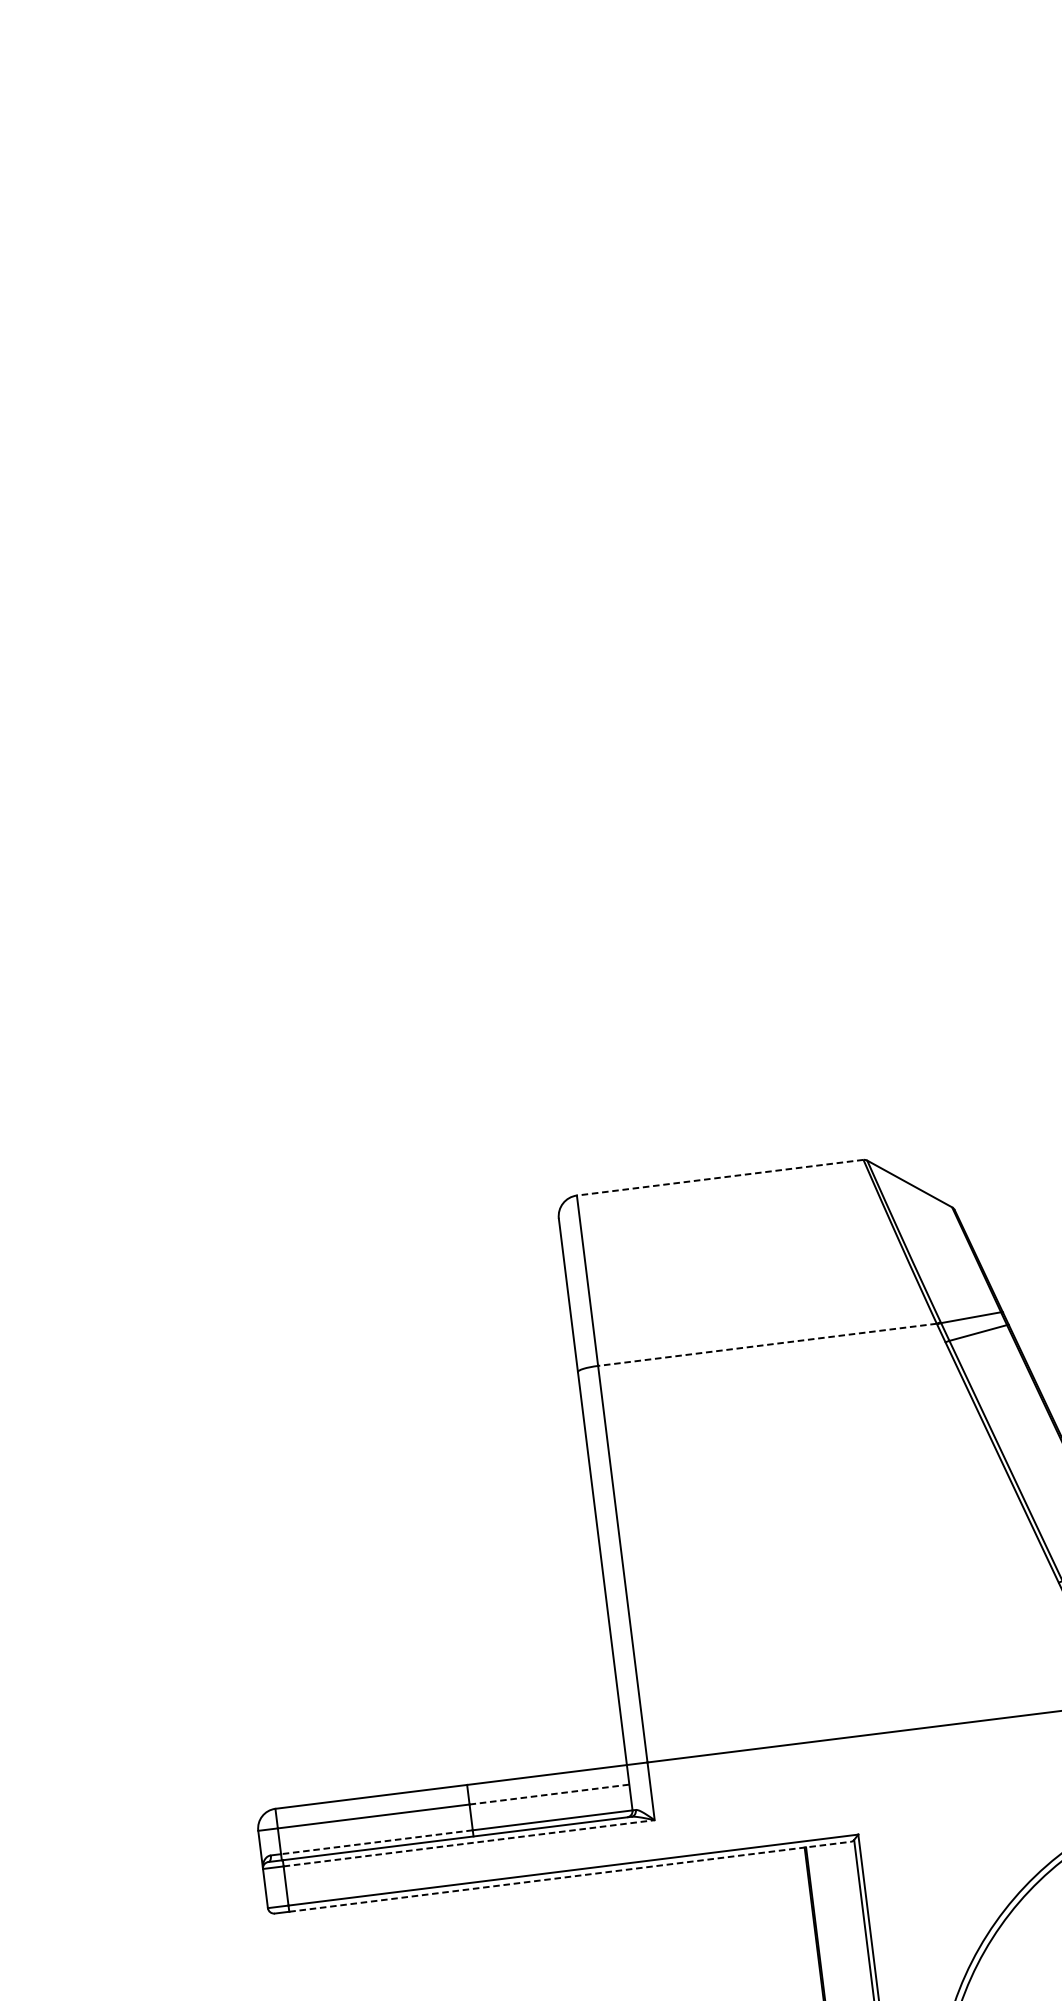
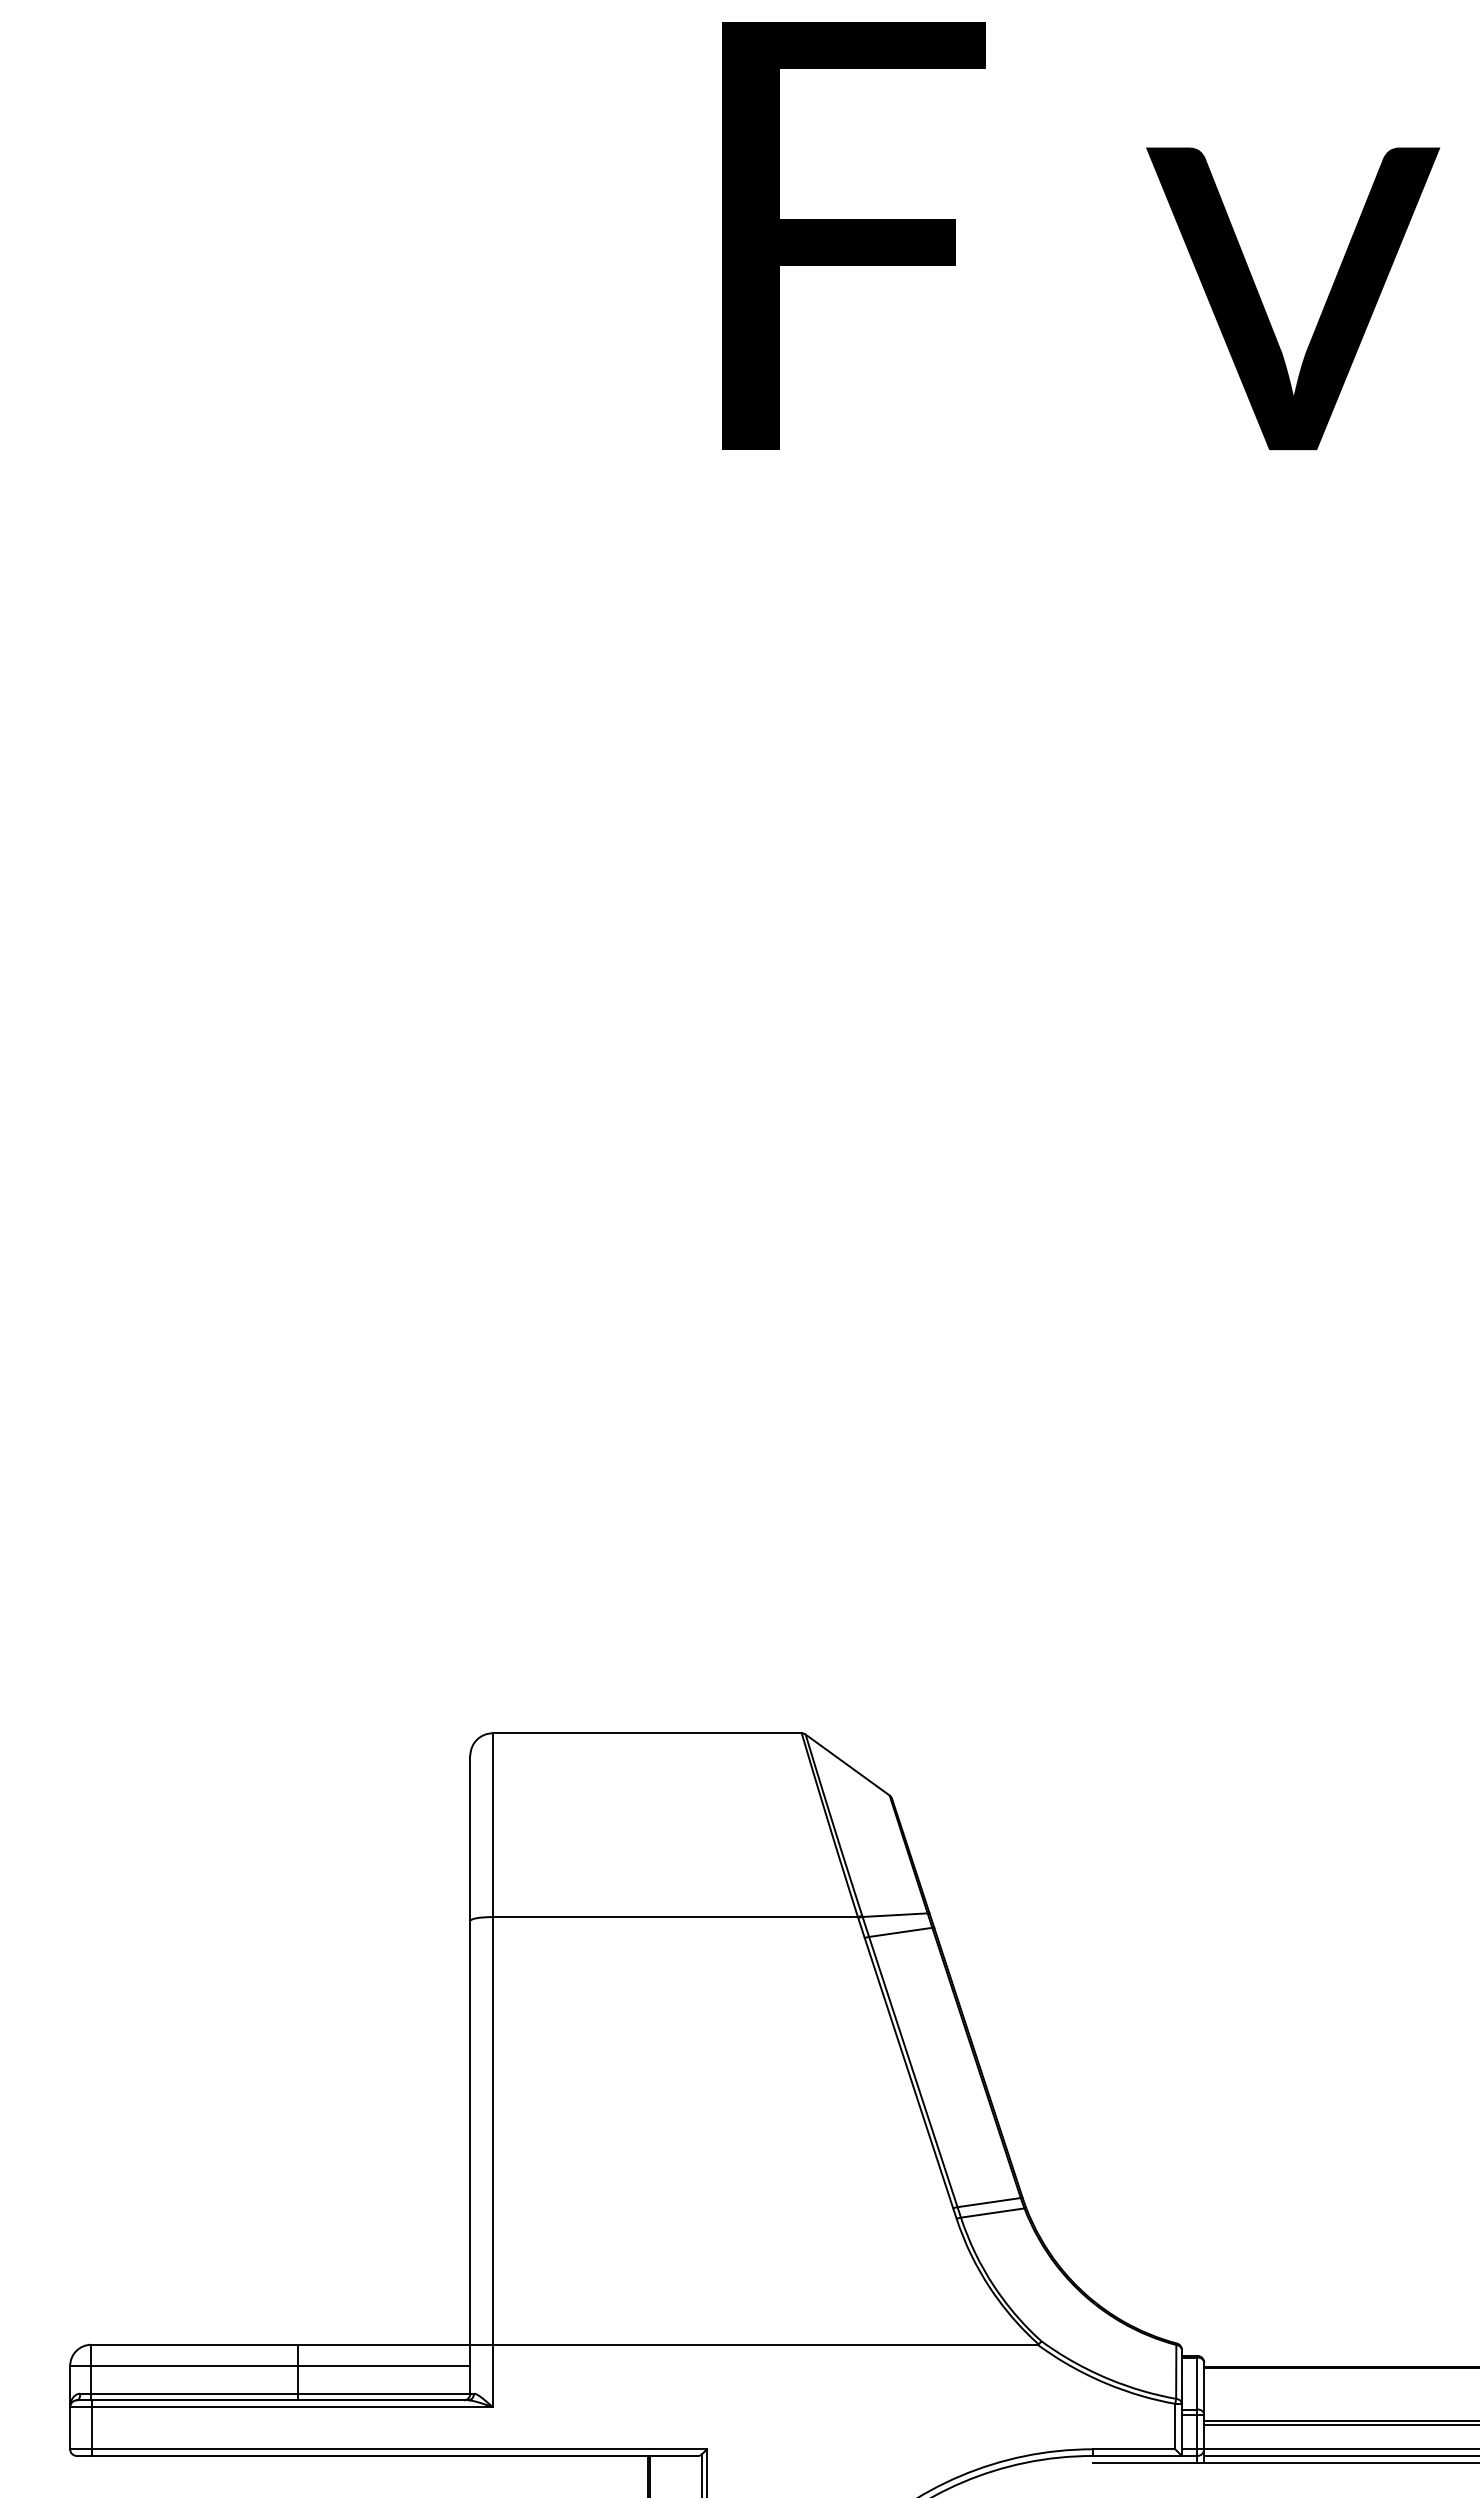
line: (720, 1177) -> (647, 1733), dashed -> solid
line: (767, 1345) -> (675, 1917), dashed -> solid
line: (549, 1794) -> (384, 2365), dashed -> solid
line: (376, 1842) -> (194, 2393), dashed -> solid
line: (470, 1843) -> (293, 2407), dashed -> solid
line: (570, 1876) -> (395, 2455), dashed -> solid

